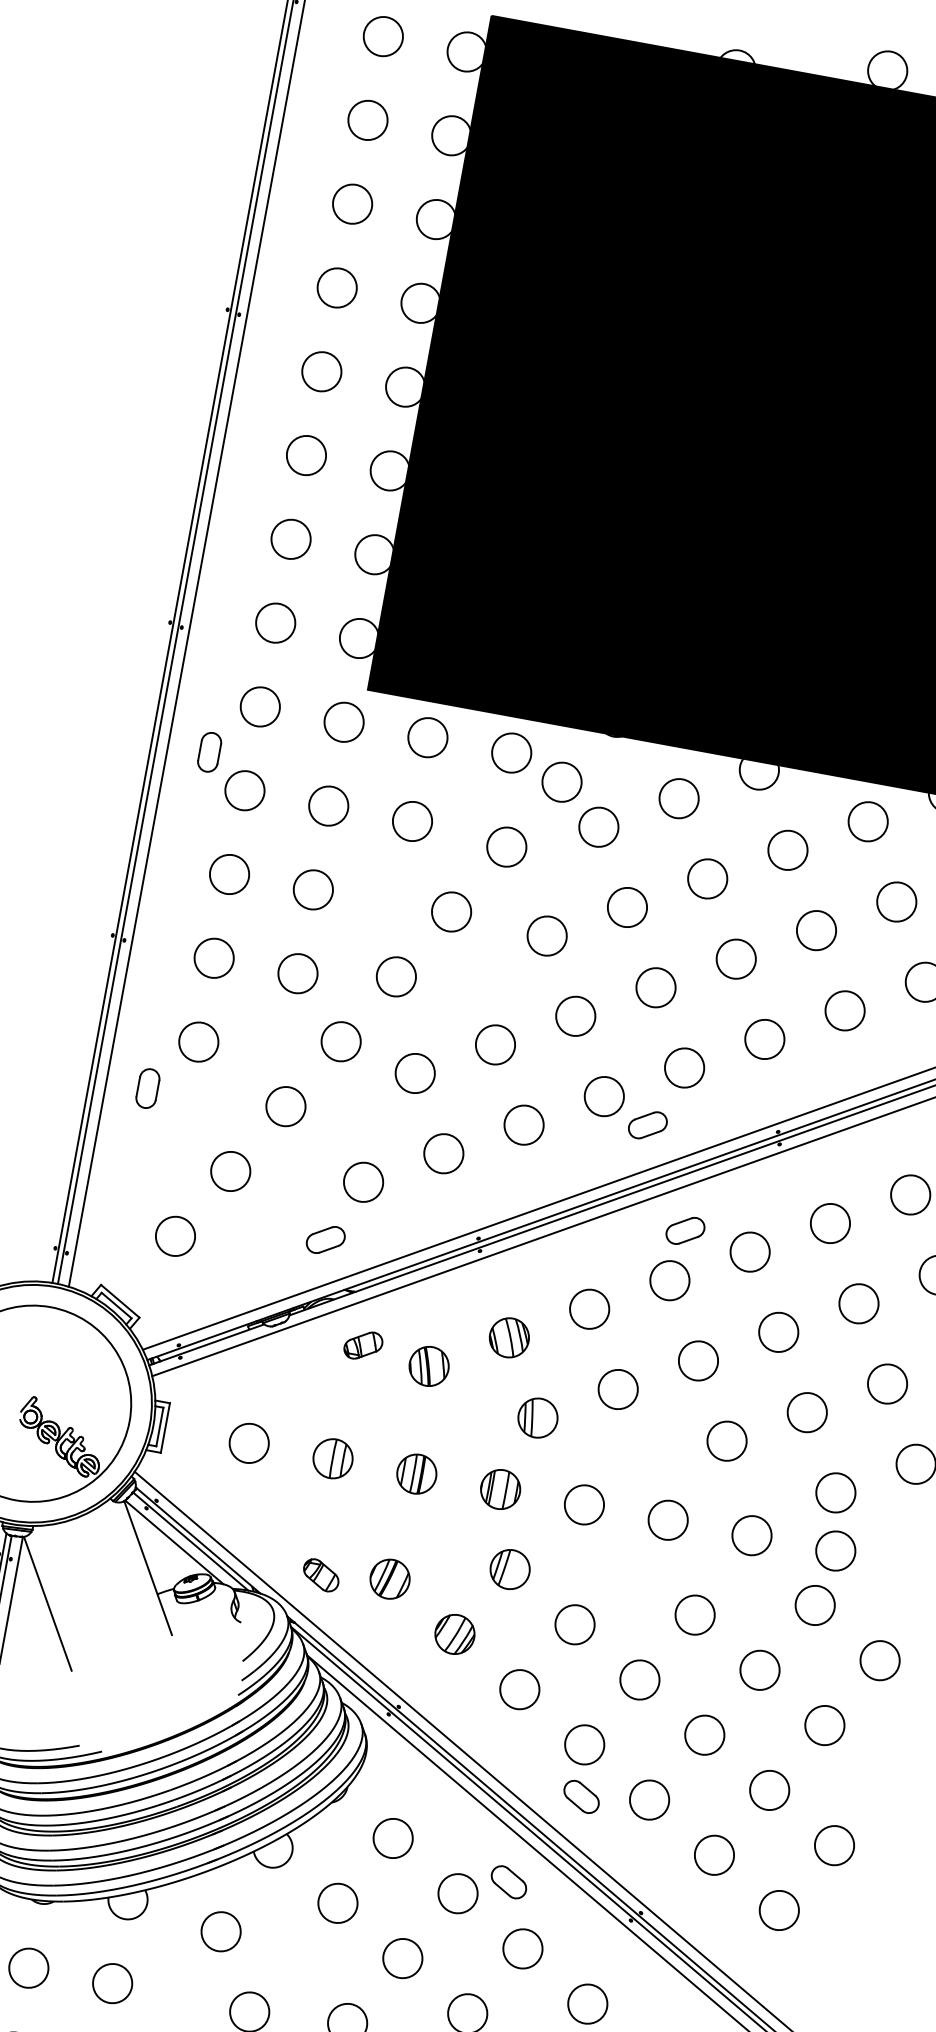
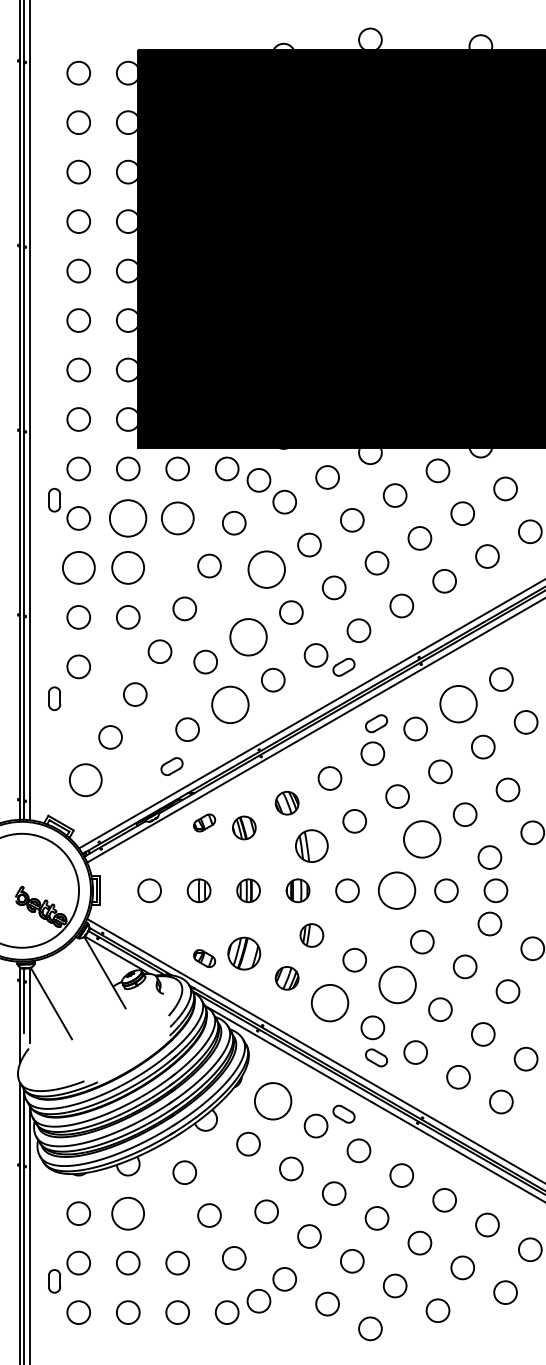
circle: (329, 806) -> (128, 518), size x1.6
circle: (412, 821) -> (177, 518), size x1.4
circle: (229, 873) -> (78, 567), size x1.4
circle: (313, 889) -> (128, 567), size x1.4
circle: (547, 935) -> (266, 569), size x1.6
circle: (495, 1045) -> (248, 637), size x1.6
circle: (444, 1153) -> (230, 704), size x1.6
circle: (830, 1223) -> (458, 704), size x1.6
circle: (174, 1236) -> (85, 780), size x1.4
part: (537, 1416) -> (311, 845), size x1.4
circle: (727, 1441) -> (422, 839), size x1.6
circle: (667, 1519) -> (396, 890), size x1.6
part: (390, 1579) -> (244, 953), size x1.4
circle: (639, 1679) -> (397, 984), size x1.6
circle: (519, 1688) -> (329, 1002), size x1.6
circle: (393, 1838) -> (273, 1101), size x1.6
circle: (113, 1983) -> (128, 1213), size x1.4

